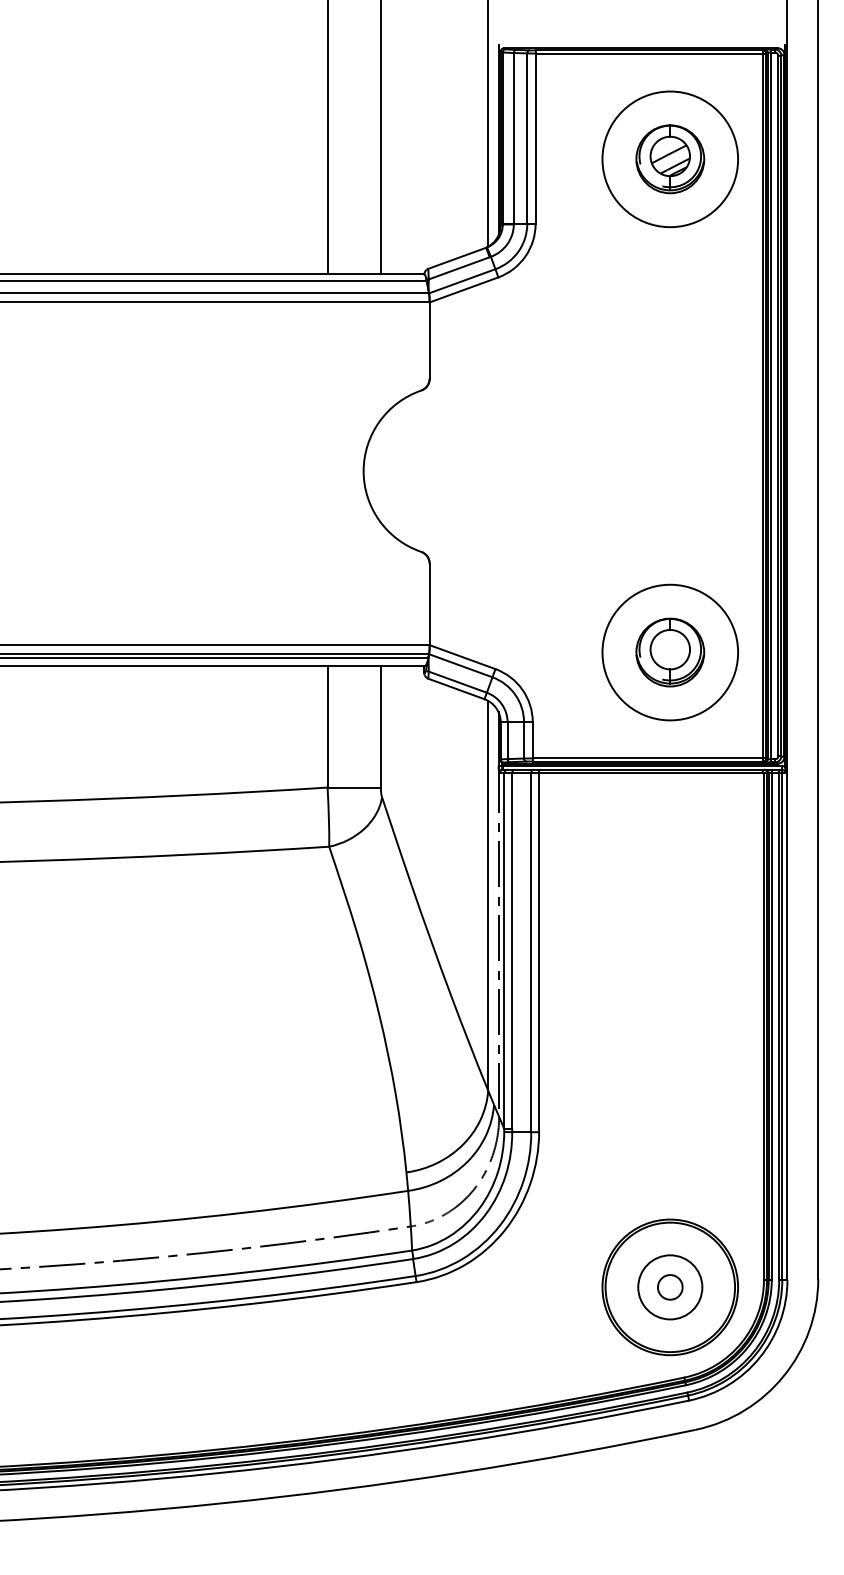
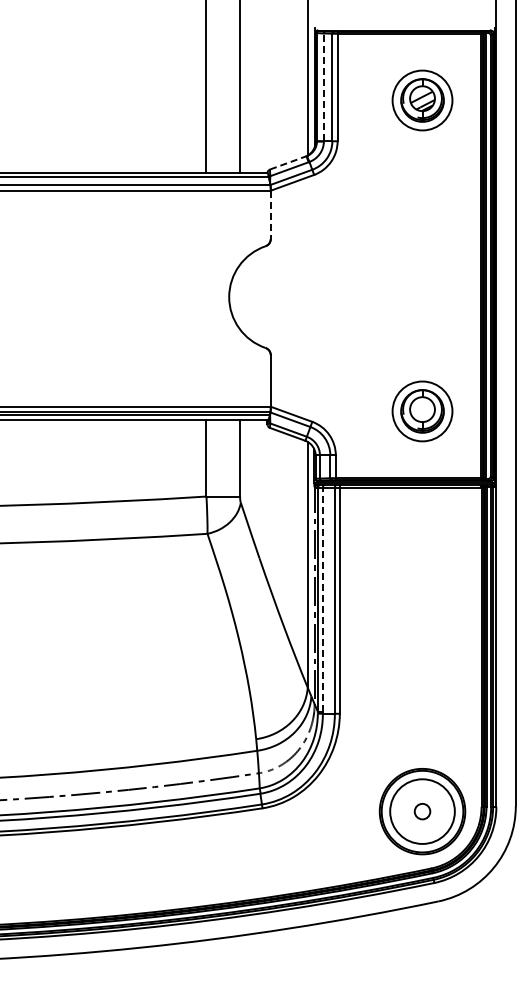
line: (513, 138) -> (323, 87), solid -> dashed
circle: (670, 159) -> (422, 100), size x0.7
line: (457, 257) -> (288, 162), solid -> dashed
line: (429, 341) -> (270, 215), solid -> dashed
circle: (670, 652) -> (422, 411), size x0.7
line: (511, 950) -> (322, 599), solid -> dashed
circle: (670, 1287) -> (422, 811), size x1.6

